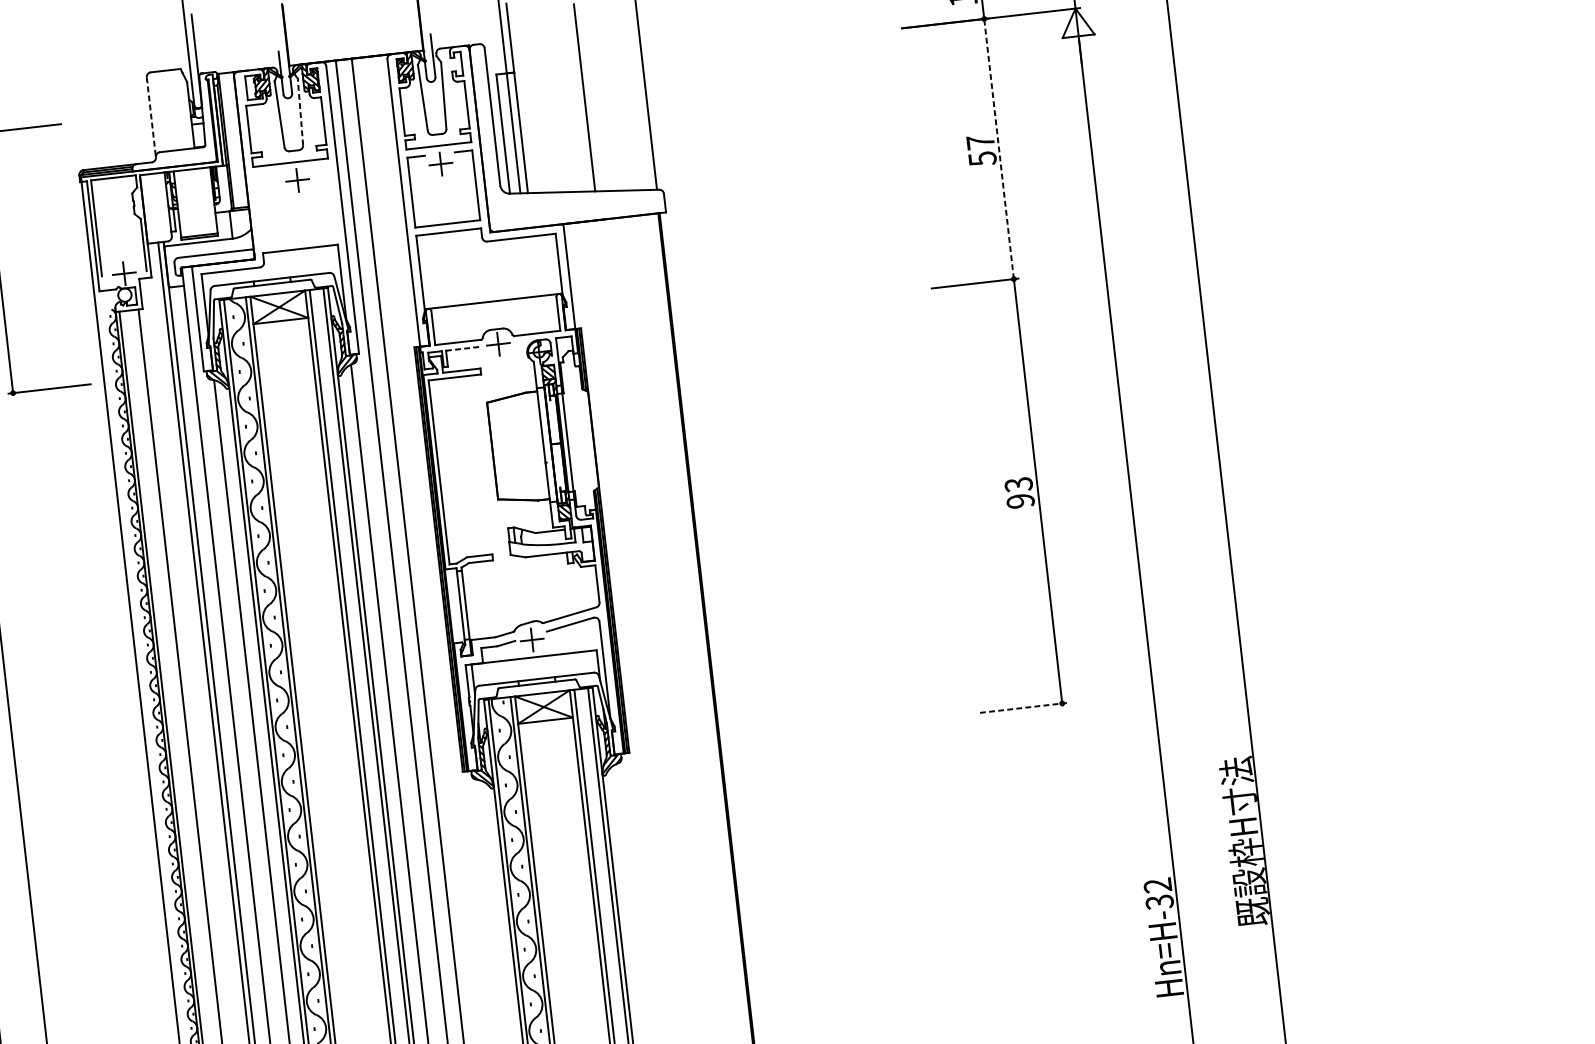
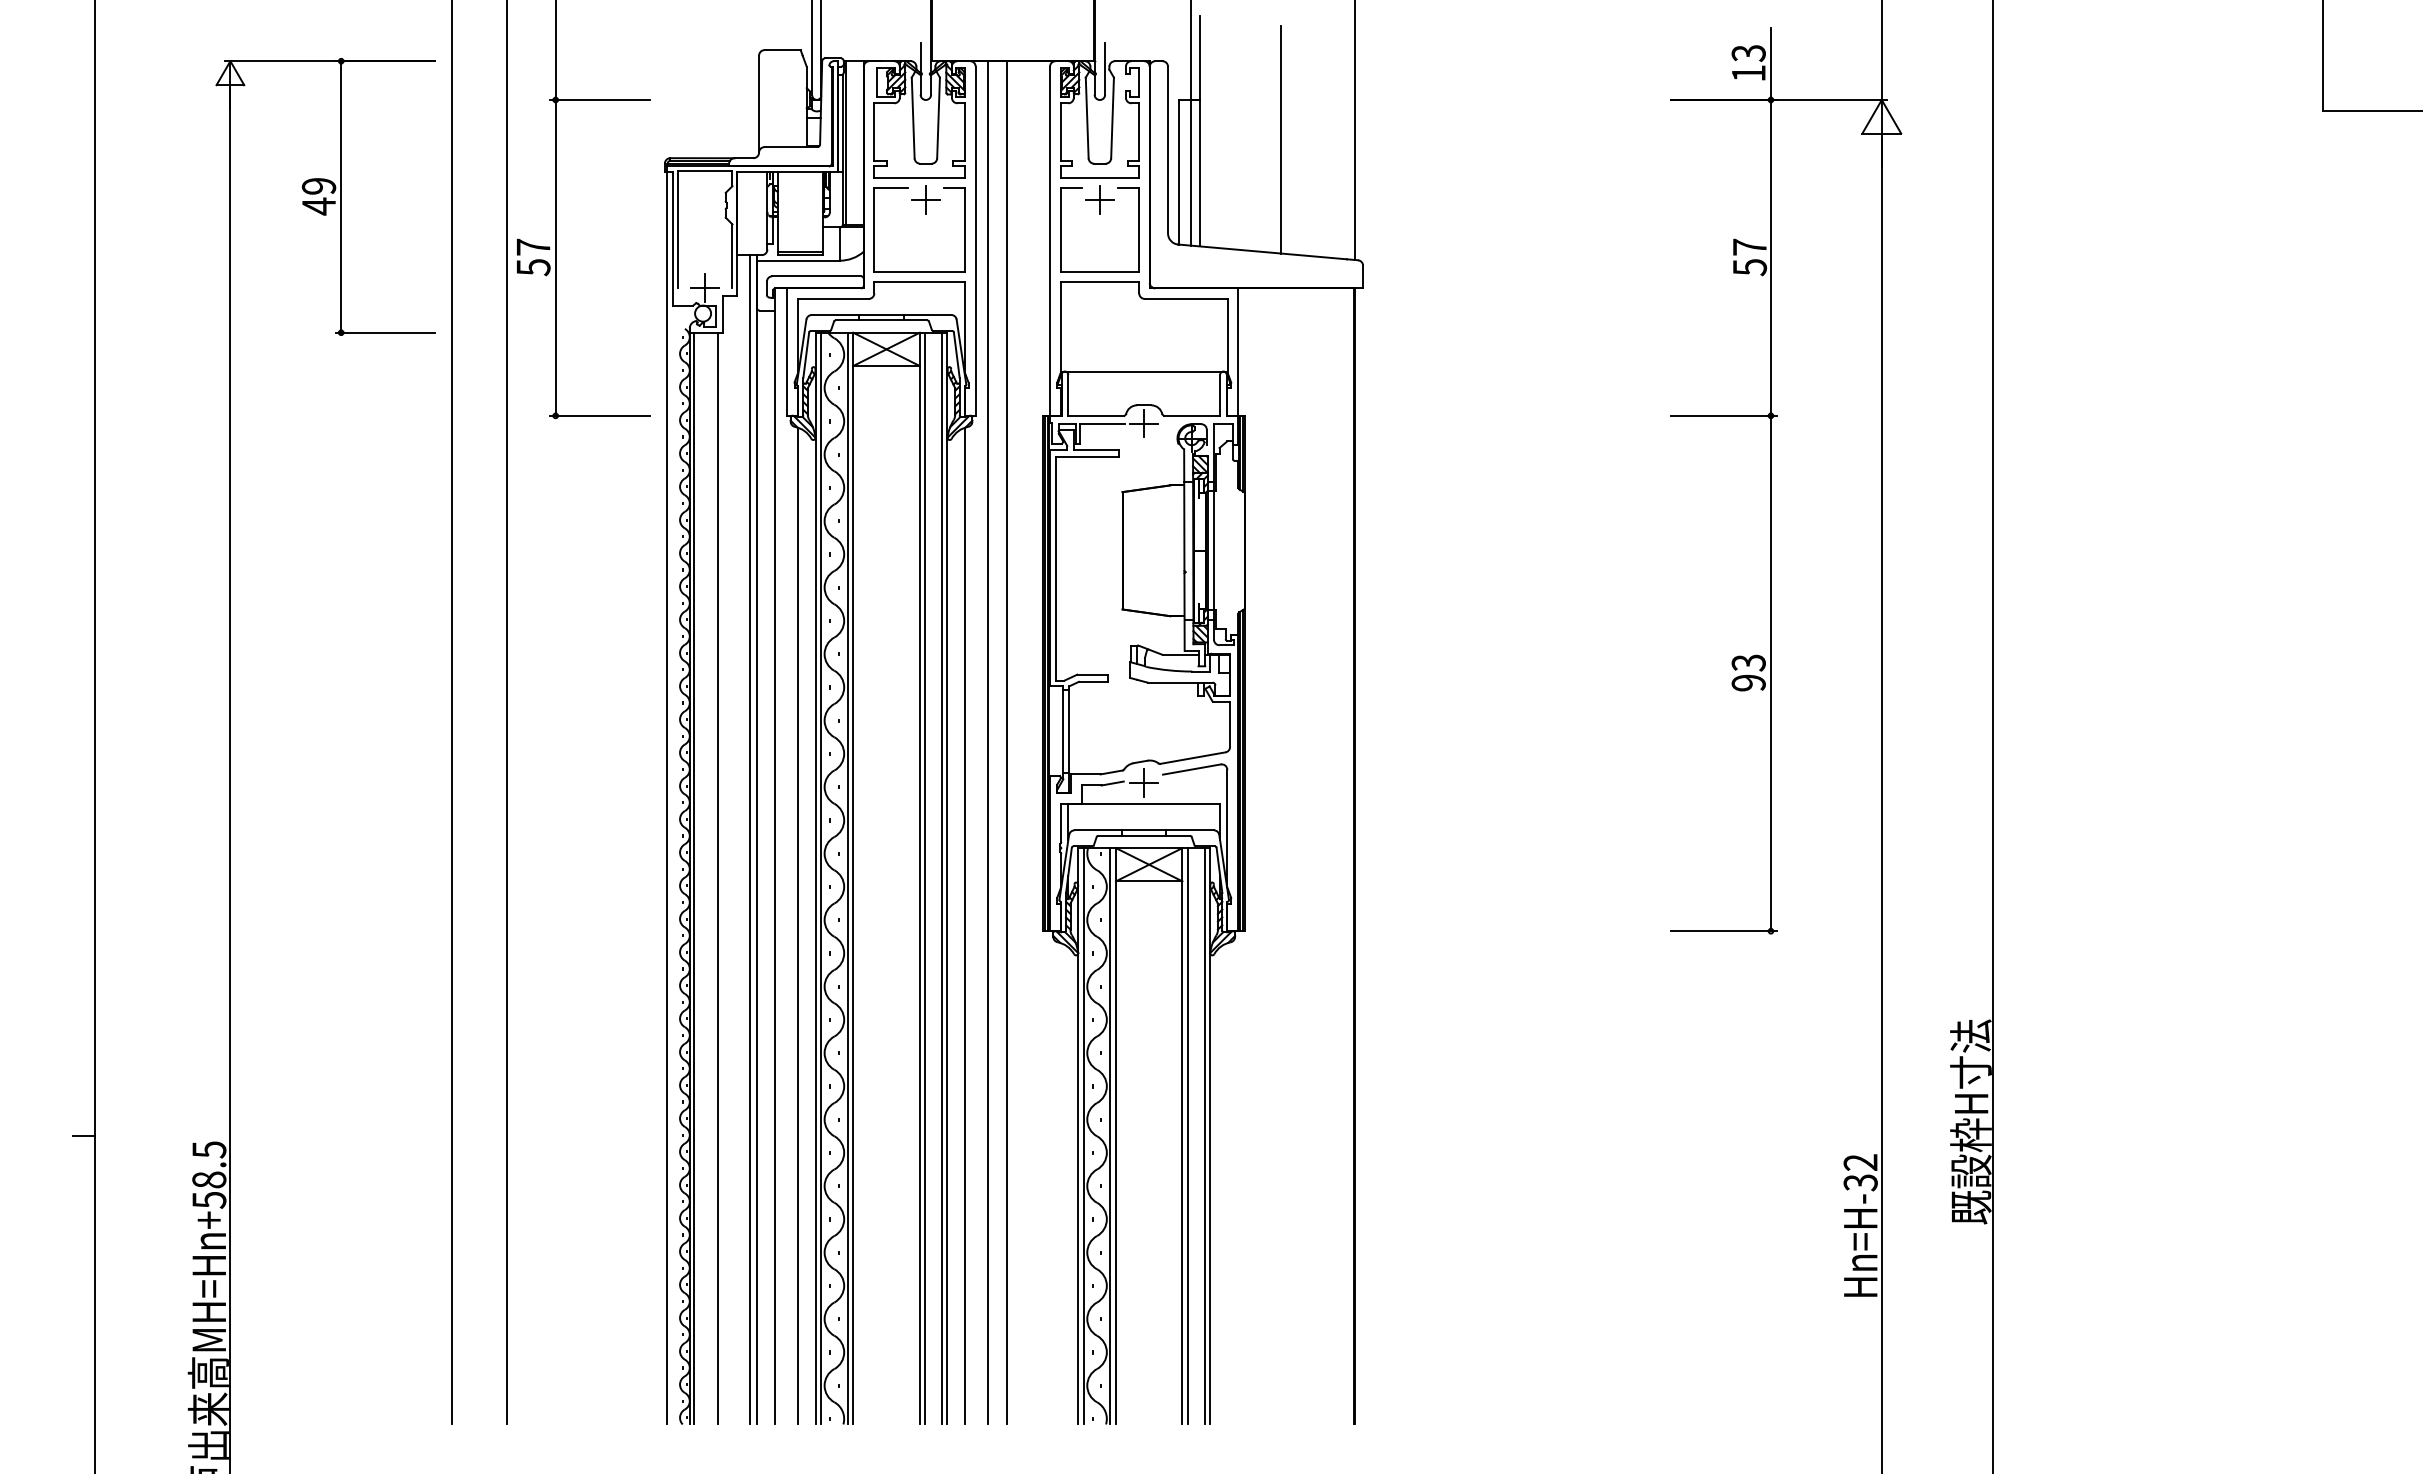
line: (300, 111) -> (938, 117), dashed -> solid
line: (151, 117) -> (759, 104), dashed -> solid
line: (998, 148) -> (1770, 257), dashed -> solid
part: (299, 240) -> (919, 271), added
line: (465, 348) -> (1103, 424), dashed -> solid
line: (1023, 708) -> (1723, 931), dashed -> solid

